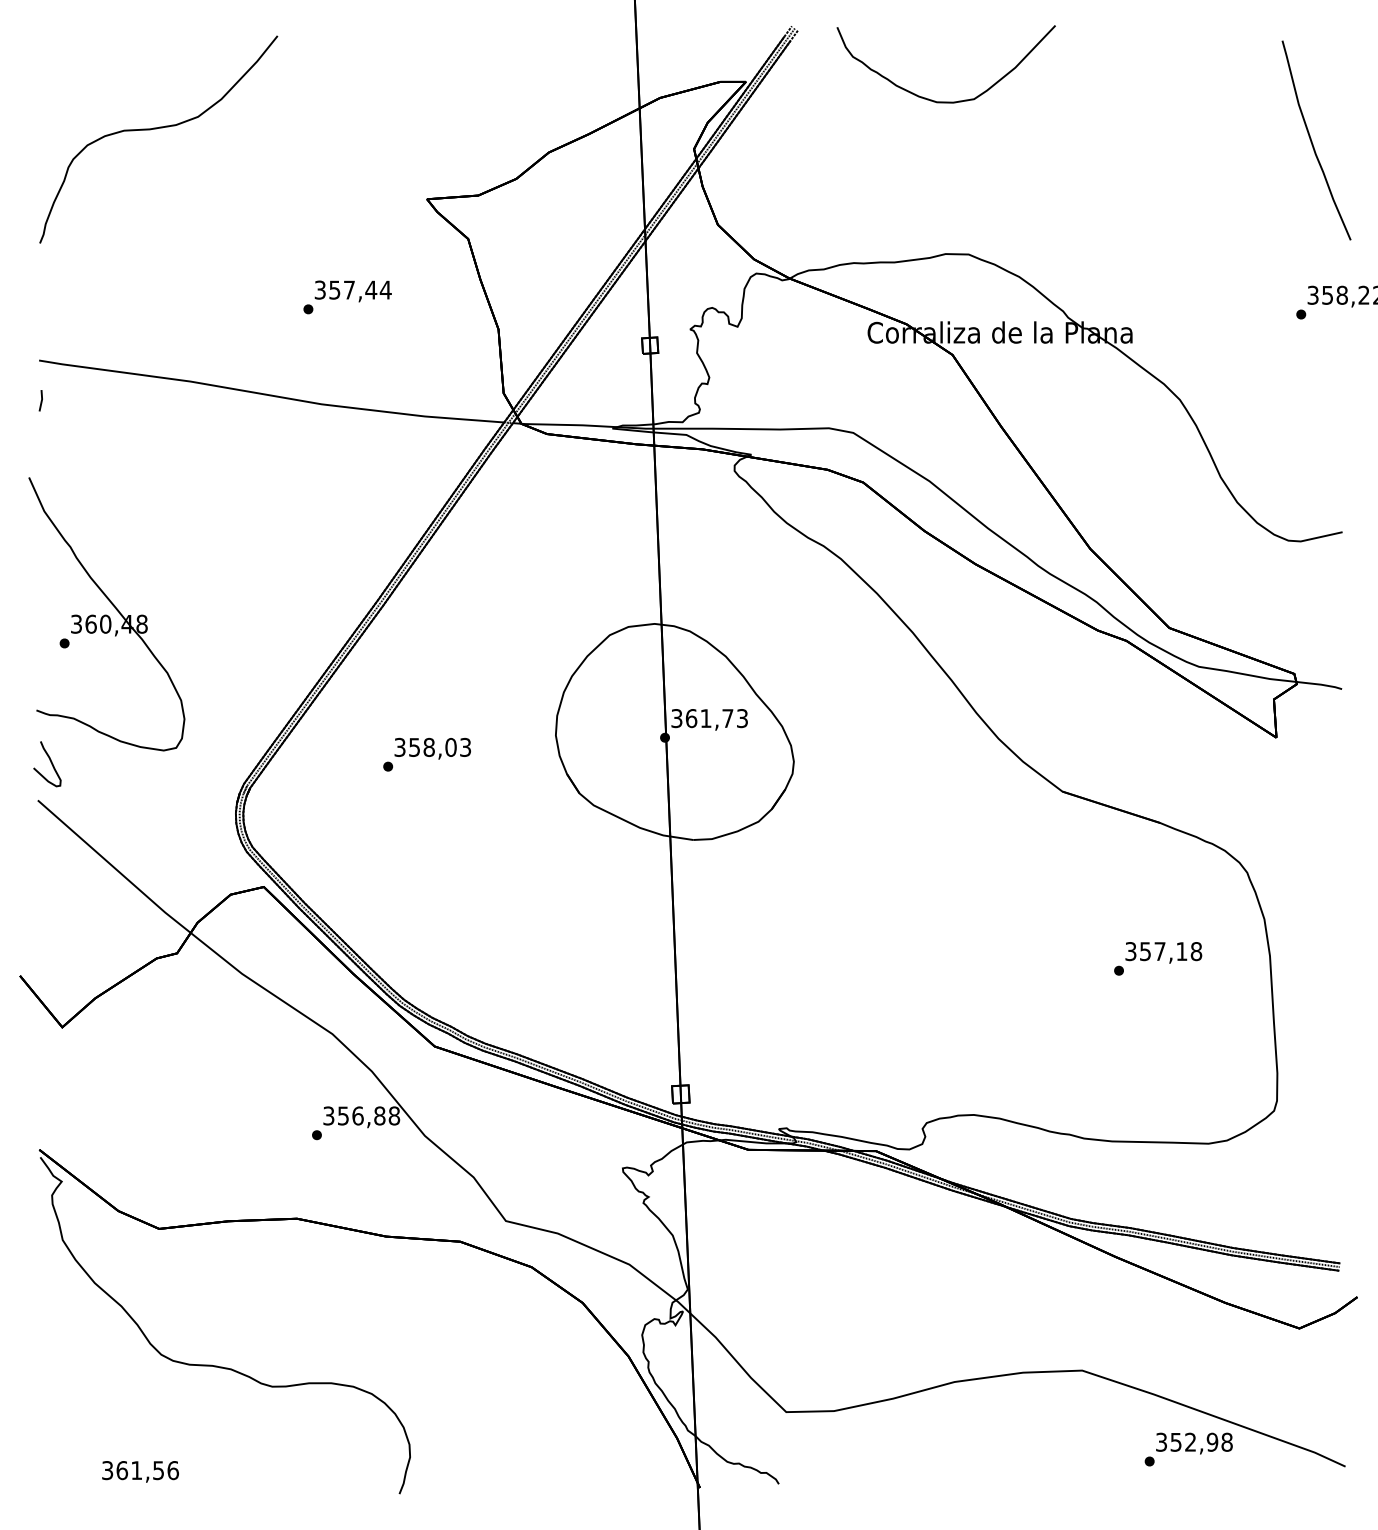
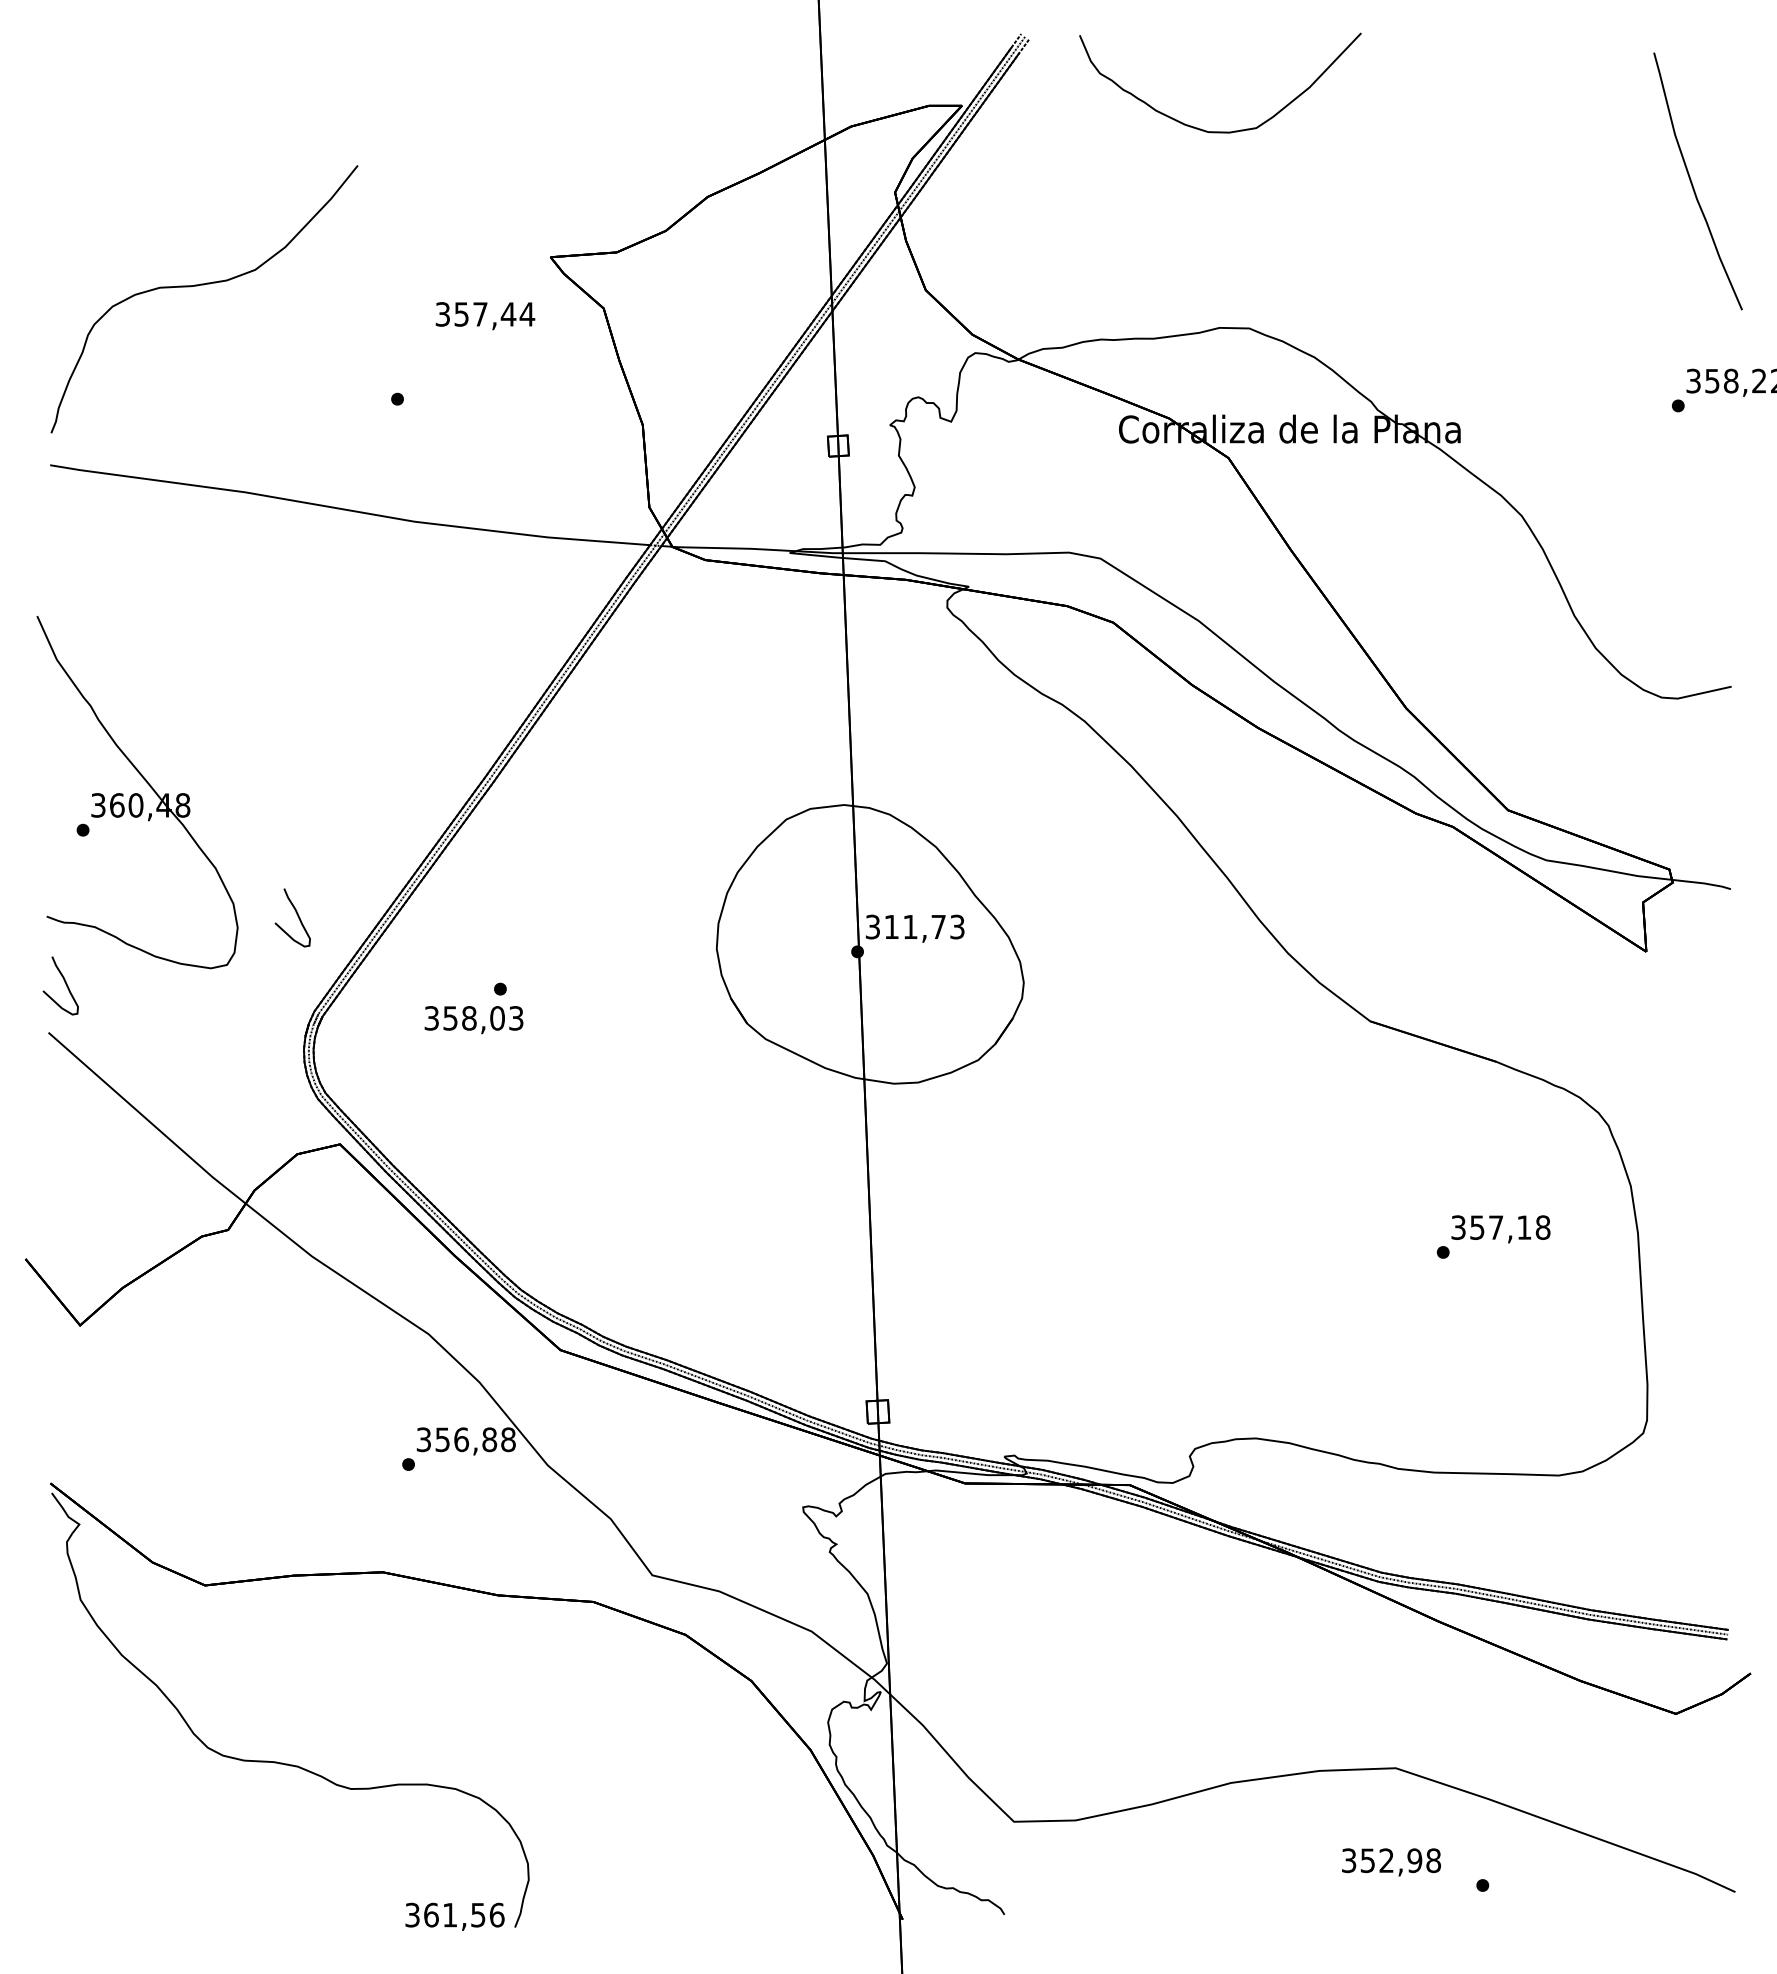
curve: (158, 128) -> (204, 285), moved
text: (353, 291) -> (485, 316), moved
line: (40, 400) -> (52, 516), removed
curve: (230, 708) -> (296, 914), added
text: (691, 718) -> (891, 926), 361,73 -> 311,73
text: (432, 749) -> (473, 1020), moved
text: (1194, 1443) -> (1391, 1862), moved
text: (140, 1471) -> (454, 1916), moved

